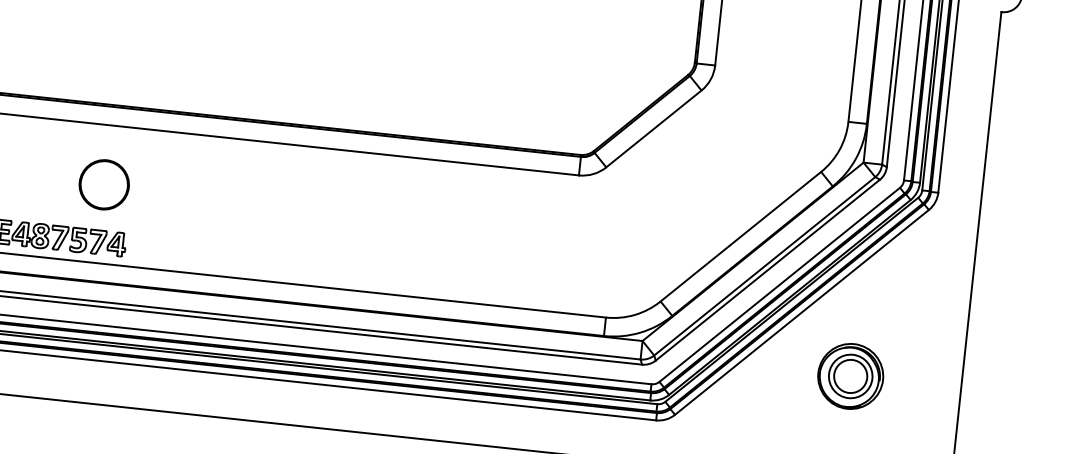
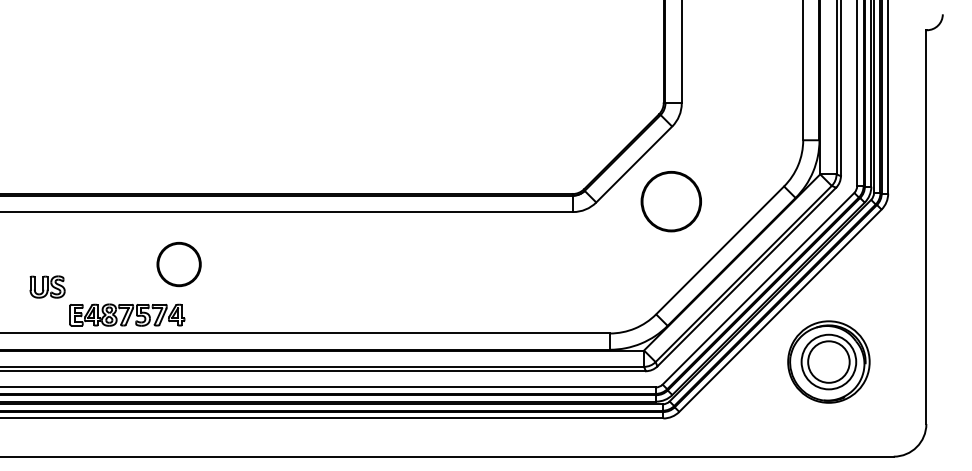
part: (690, 175) -> (670, 201), added
part: (103, 184) -> (178, 264), moved
part: (850, 375) -> (828, 361), size x1.43

